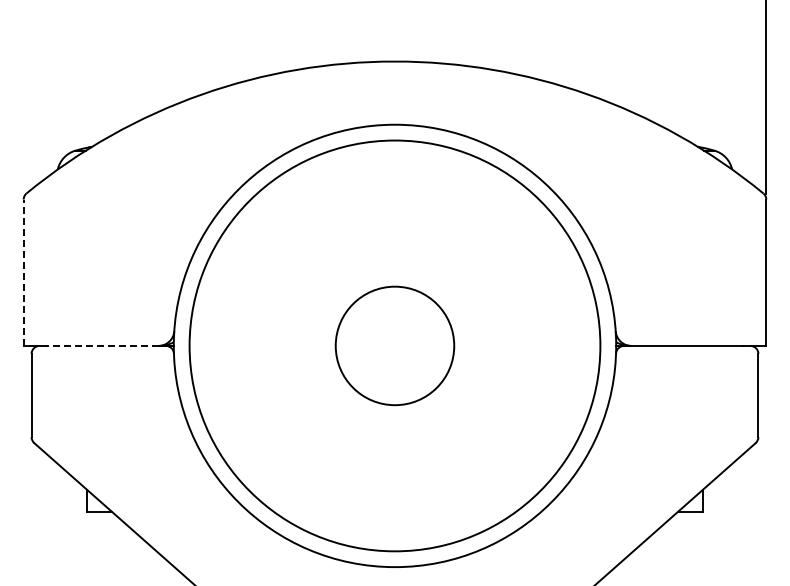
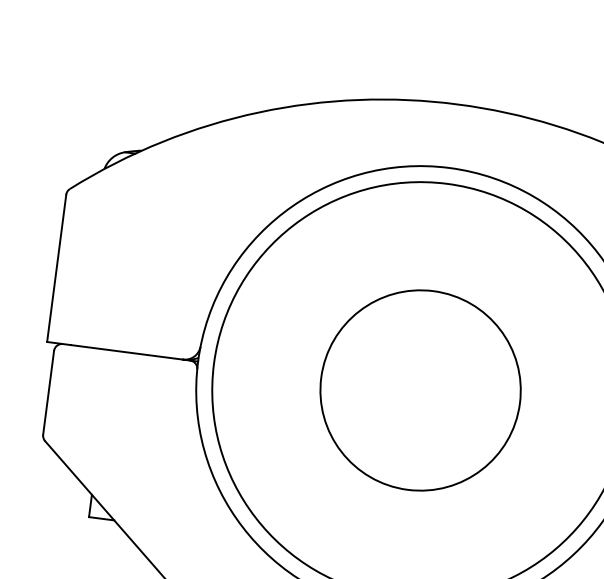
line: (23, 272) -> (56, 268), dashed -> solid
line: (102, 345) -> (126, 351), dashed -> solid
circle: (394, 345) -> (420, 389), size x1.67

